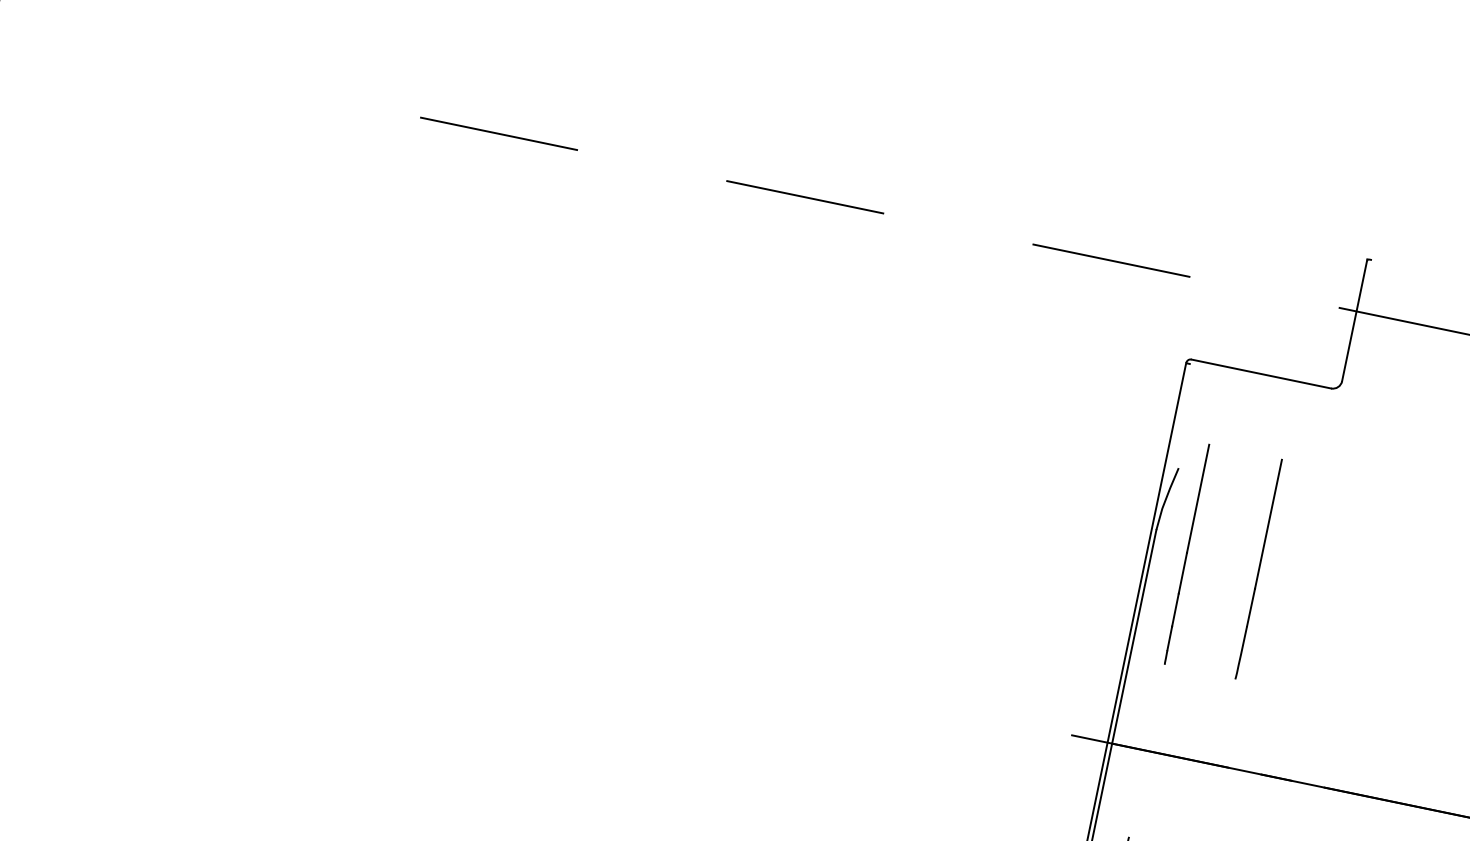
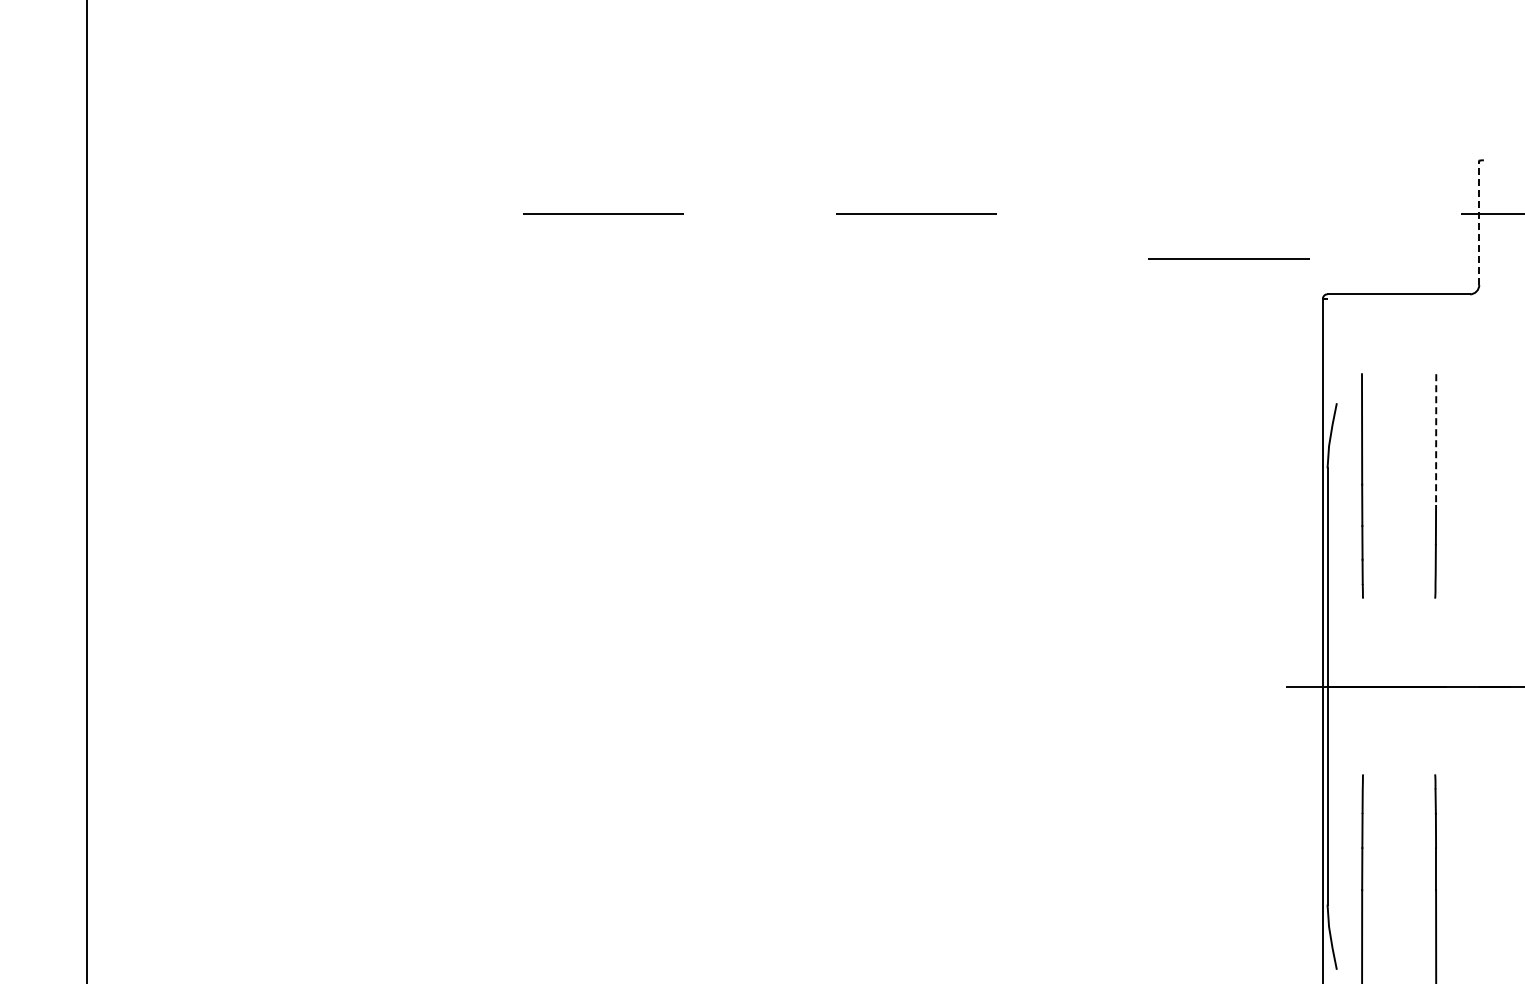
line: (1111, 260) -> (1228, 258), moved
line: (1355, 320) -> (1479, 222), solid -> dashed
line: (1268, 524) -> (1436, 440), solid -> dashed

